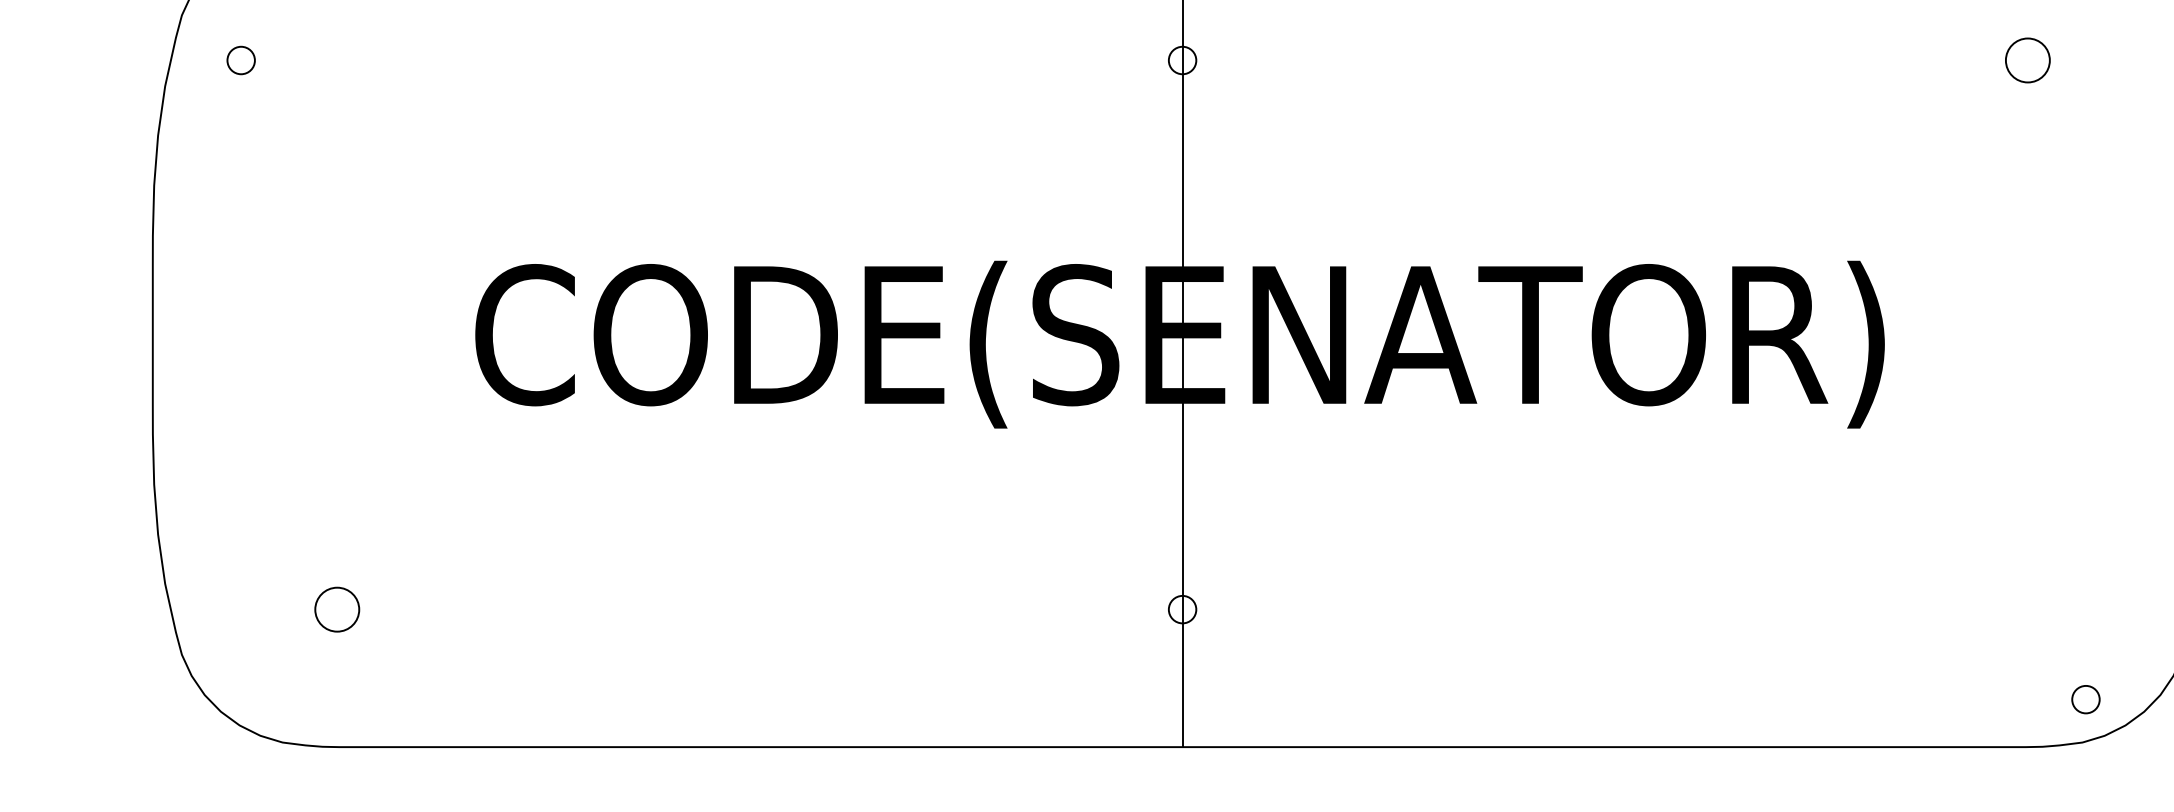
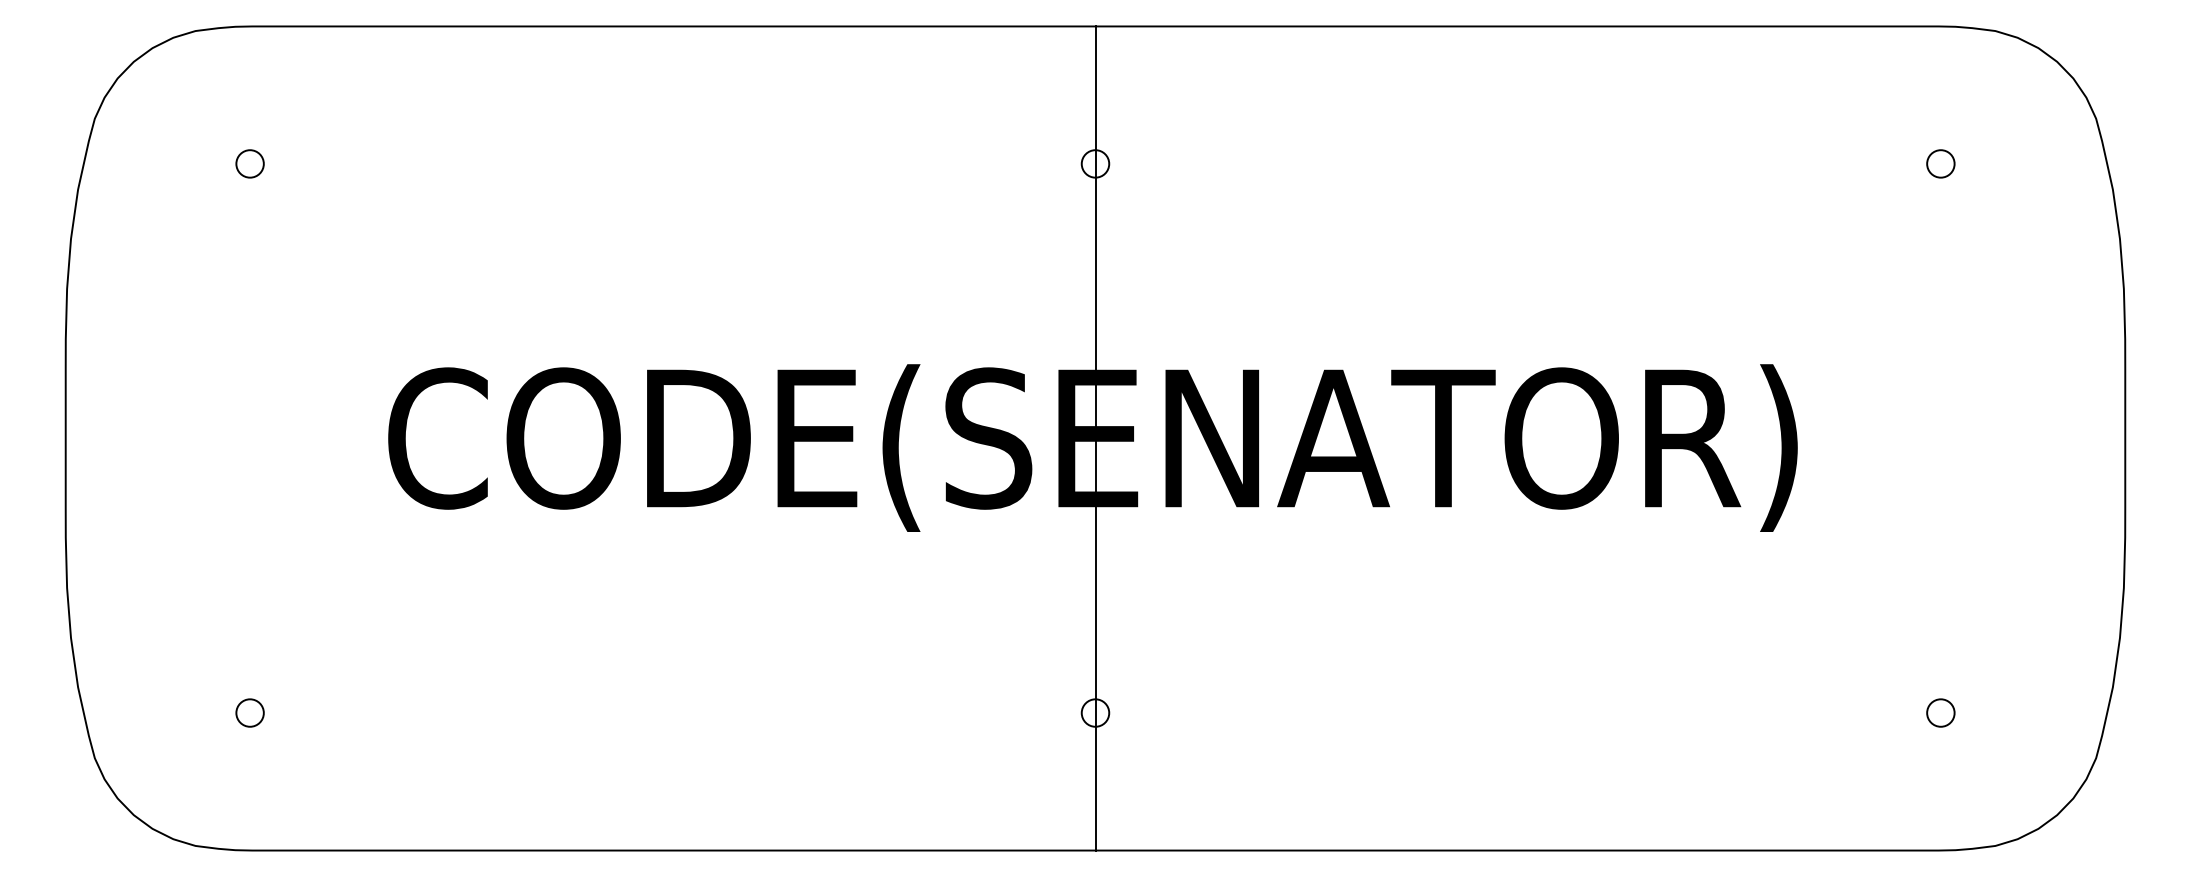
circle: (240, 60) -> (249, 163), moved
circle: (2027, 60) -> (1940, 163), size x0.62
circle: (336, 609) -> (249, 712), size x0.62
circle: (2085, 699) -> (1940, 712), moved

